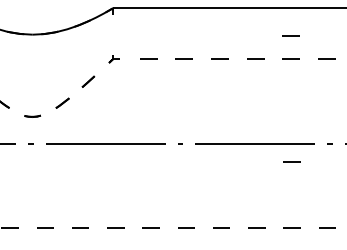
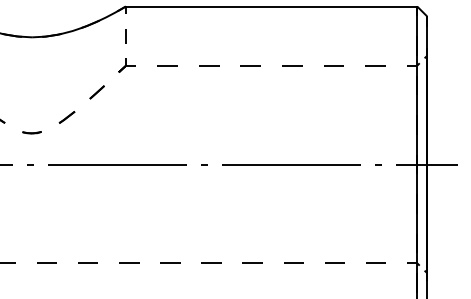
line: (112, 33) -> (125, 36), added
line: (290, 35) -> (333, 38), removed
part: (113, 58) -> (126, 65), size x1.43
line: (291, 161) -> (334, 185), removed

